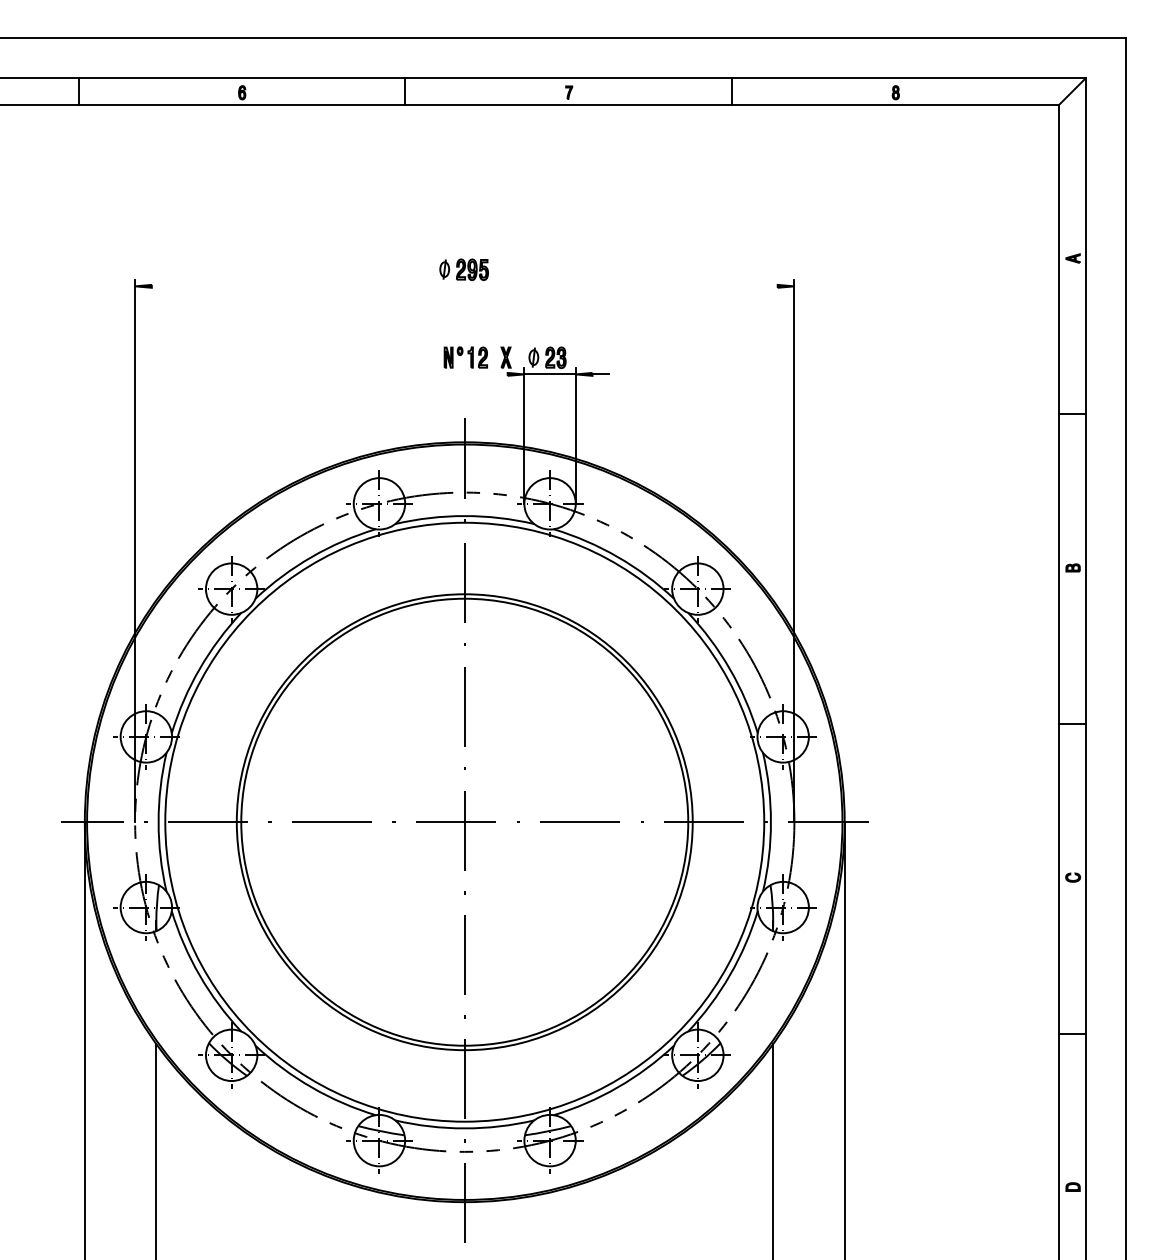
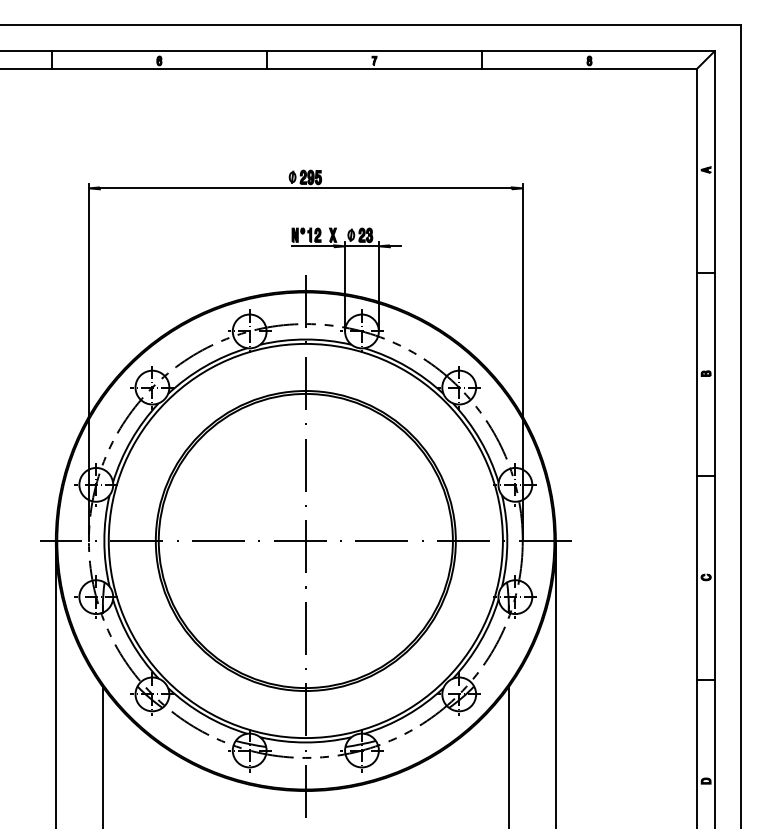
line: (464, 286) -> (305, 188), added
line: (474, 374) -> (312, 246), added

